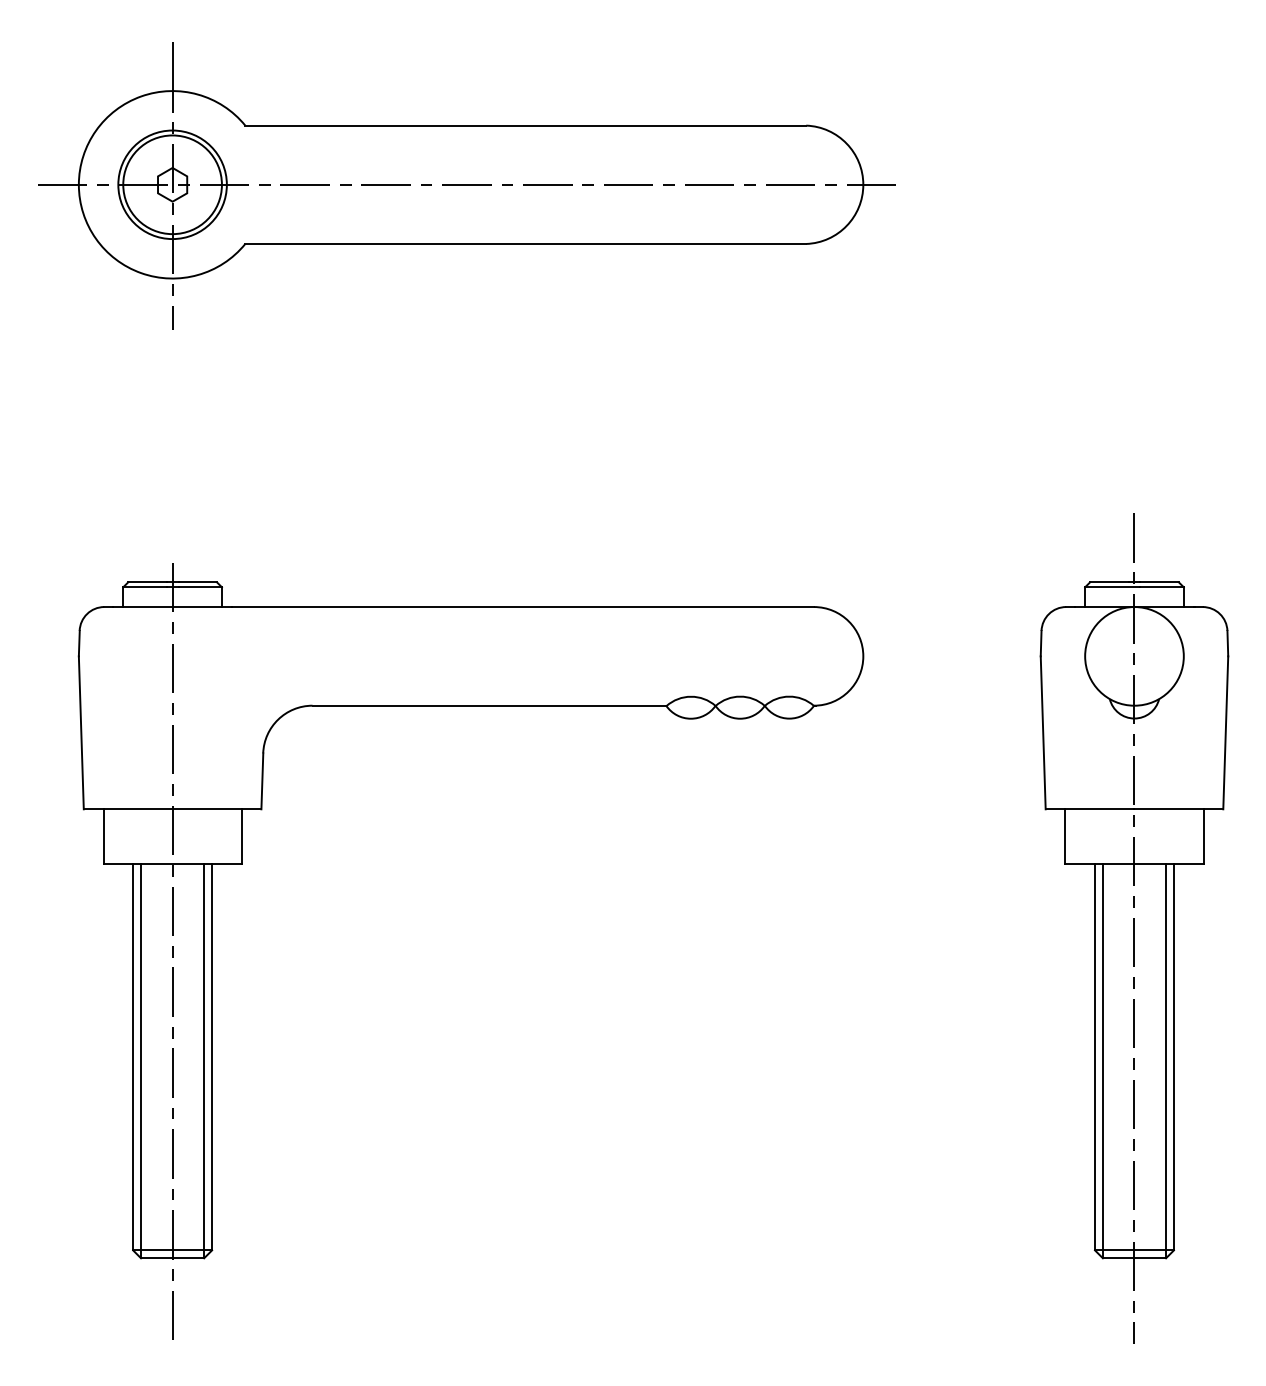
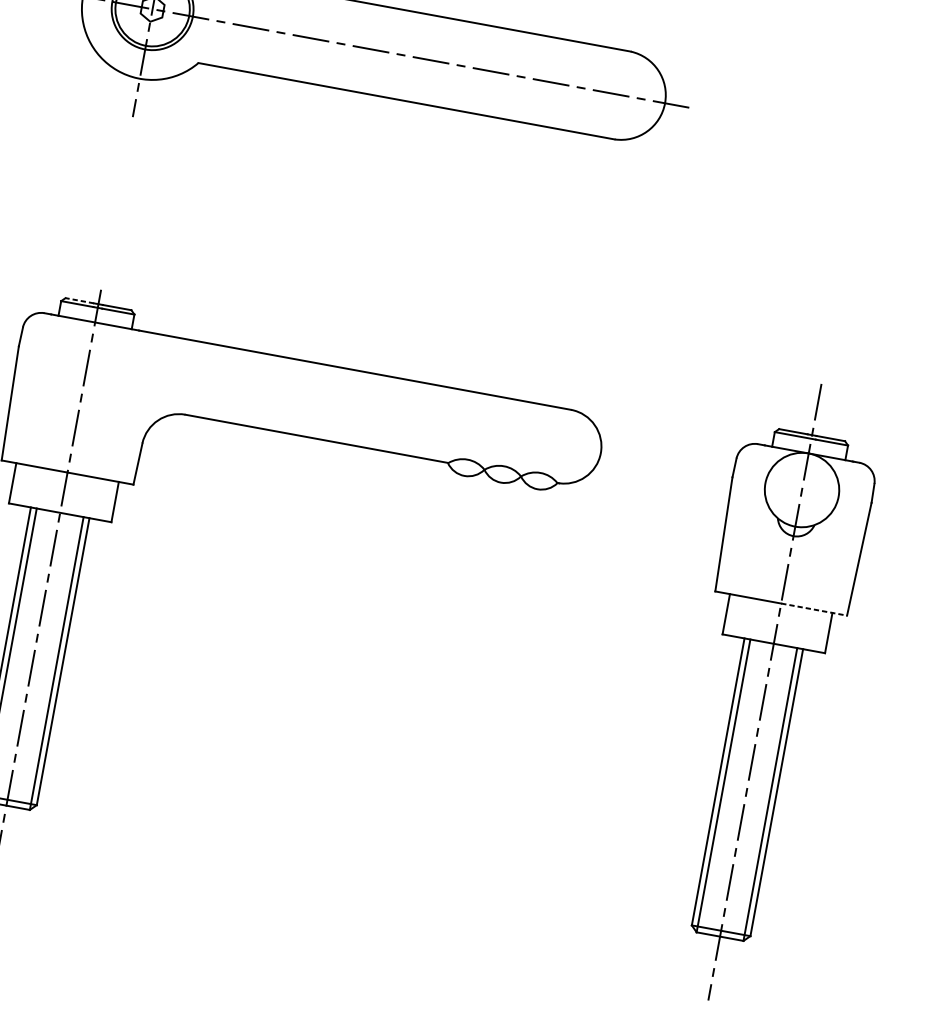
line: (146, 582) -> (79, 300), solid -> dashed
line: (1179, 809) -> (814, 609), solid -> dashed

